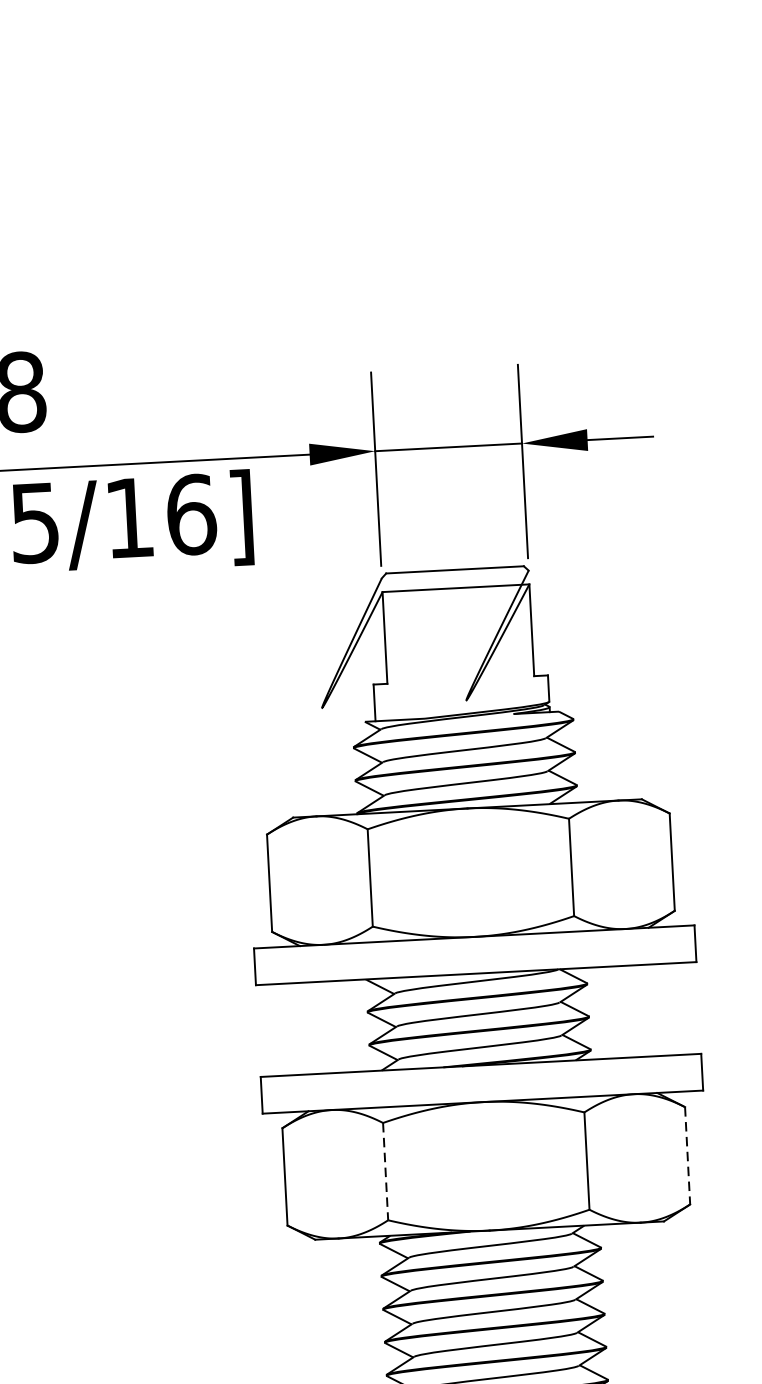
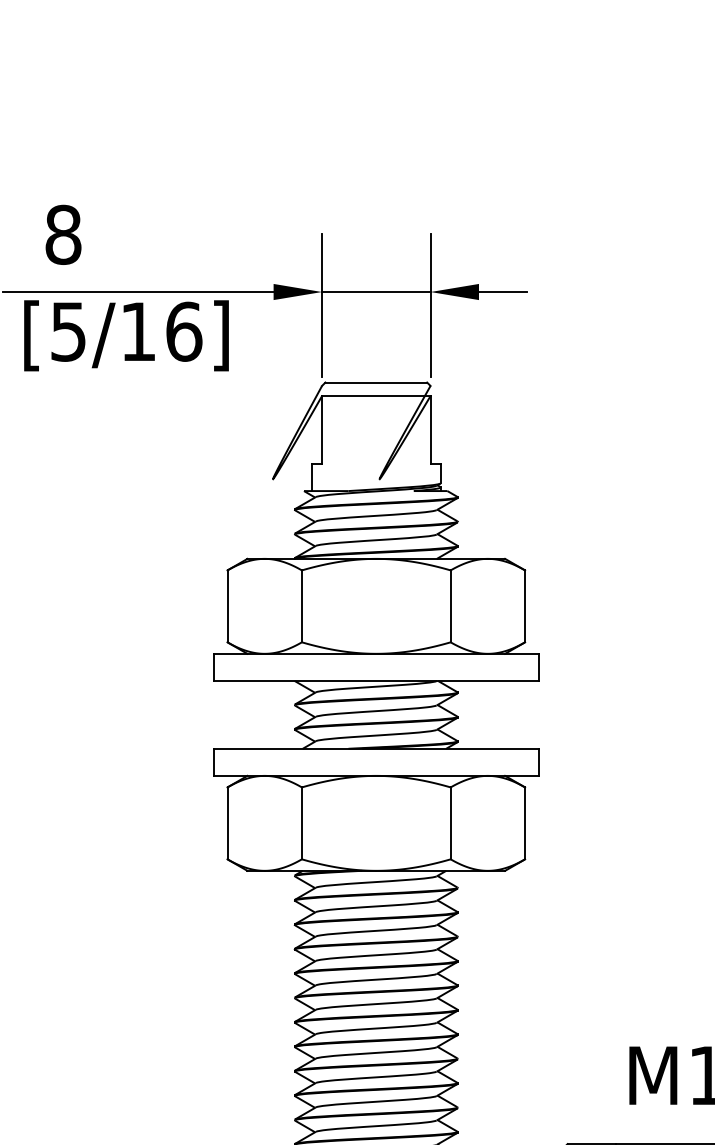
line: (688, 1155) -> (525, 823), dashed -> solid
line: (385, 1171) -> (301, 823), dashed -> solid

